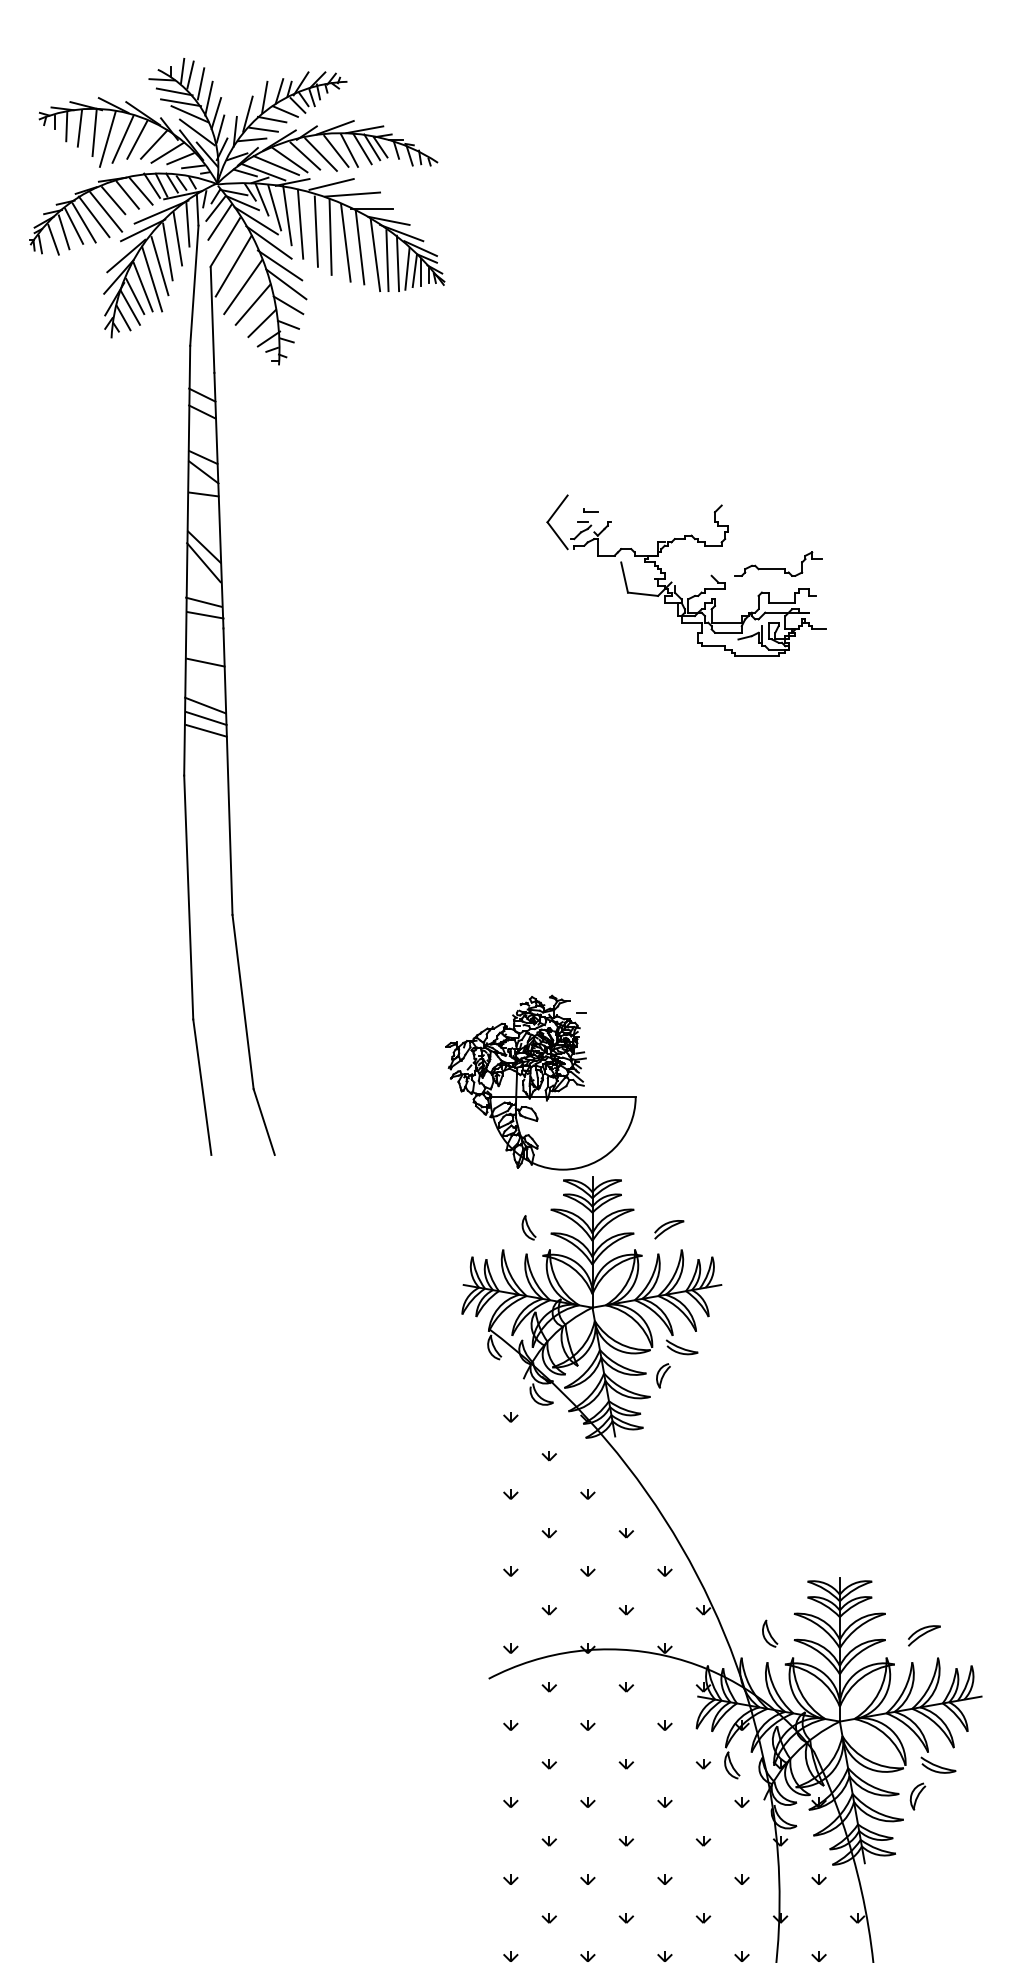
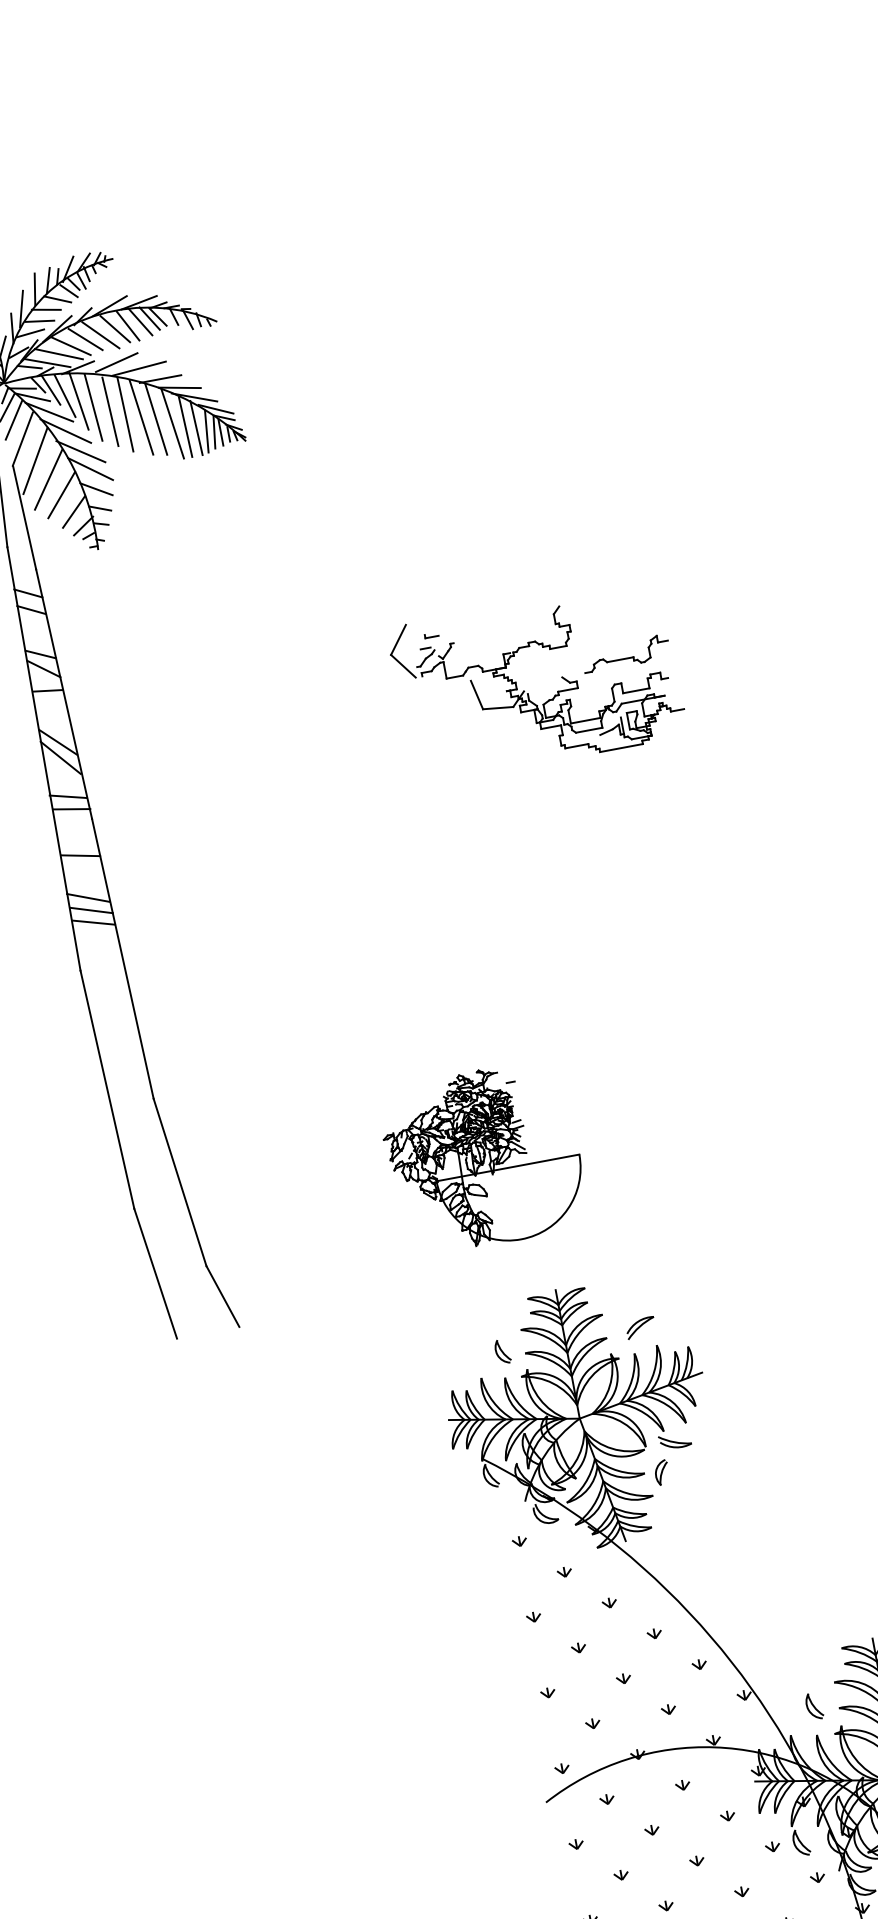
part: (540, 1082) -> (483, 1157), moved

